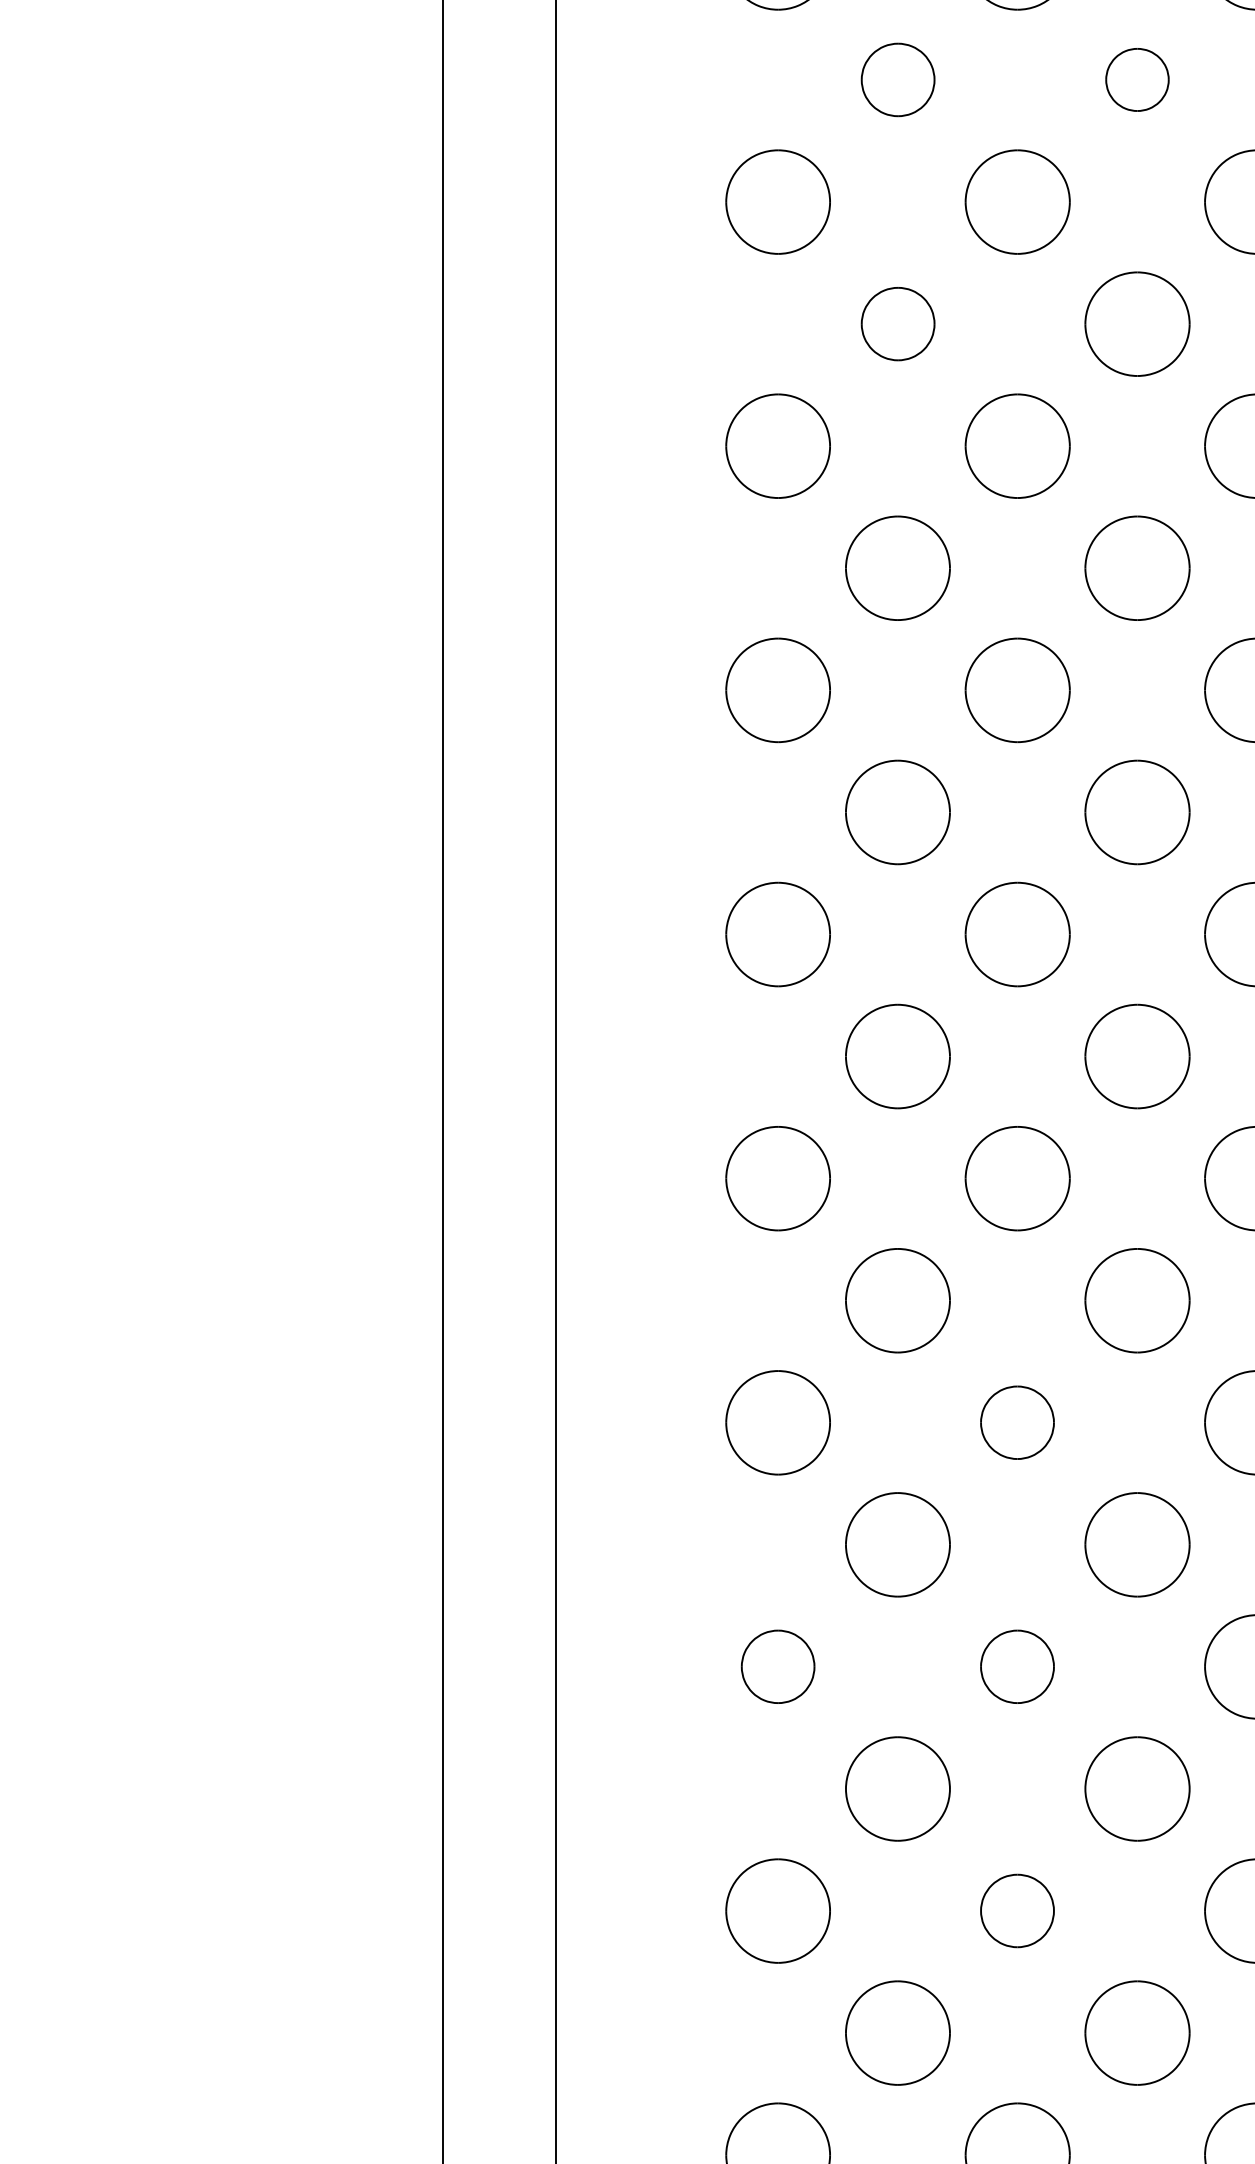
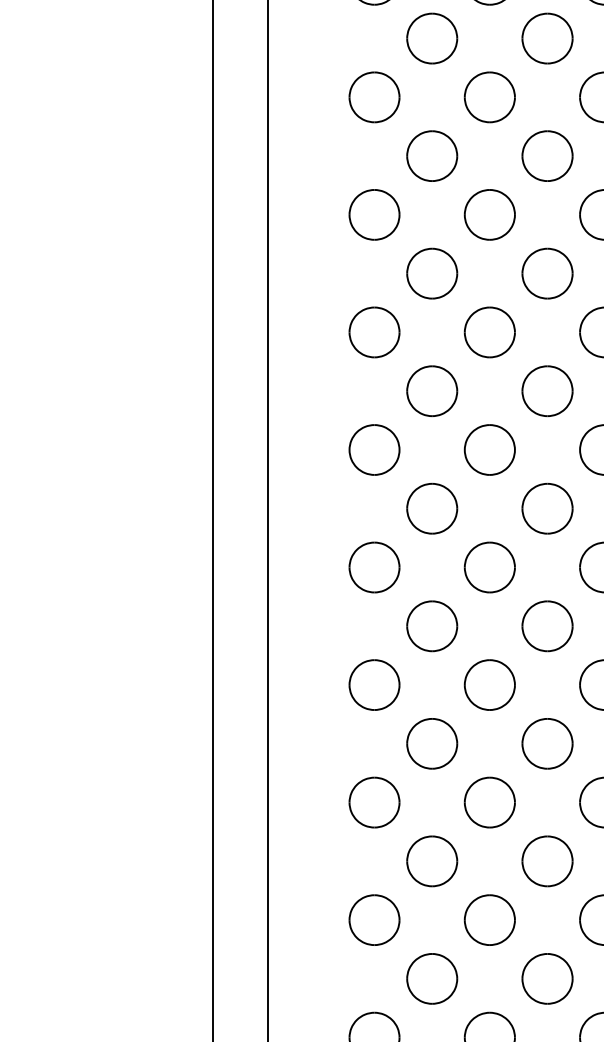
part: (898, 79) -> (432, 38), size x1.43
part: (1137, 79) -> (547, 38), size x1.67
part: (898, 322) -> (432, 155), size x1.43
part: (1016, 1421) -> (489, 684), size x1.43
part: (778, 1666) -> (374, 802), size x1.43
part: (1016, 1666) -> (489, 802), size x1.43
part: (1016, 1909) -> (489, 919), size x1.43

